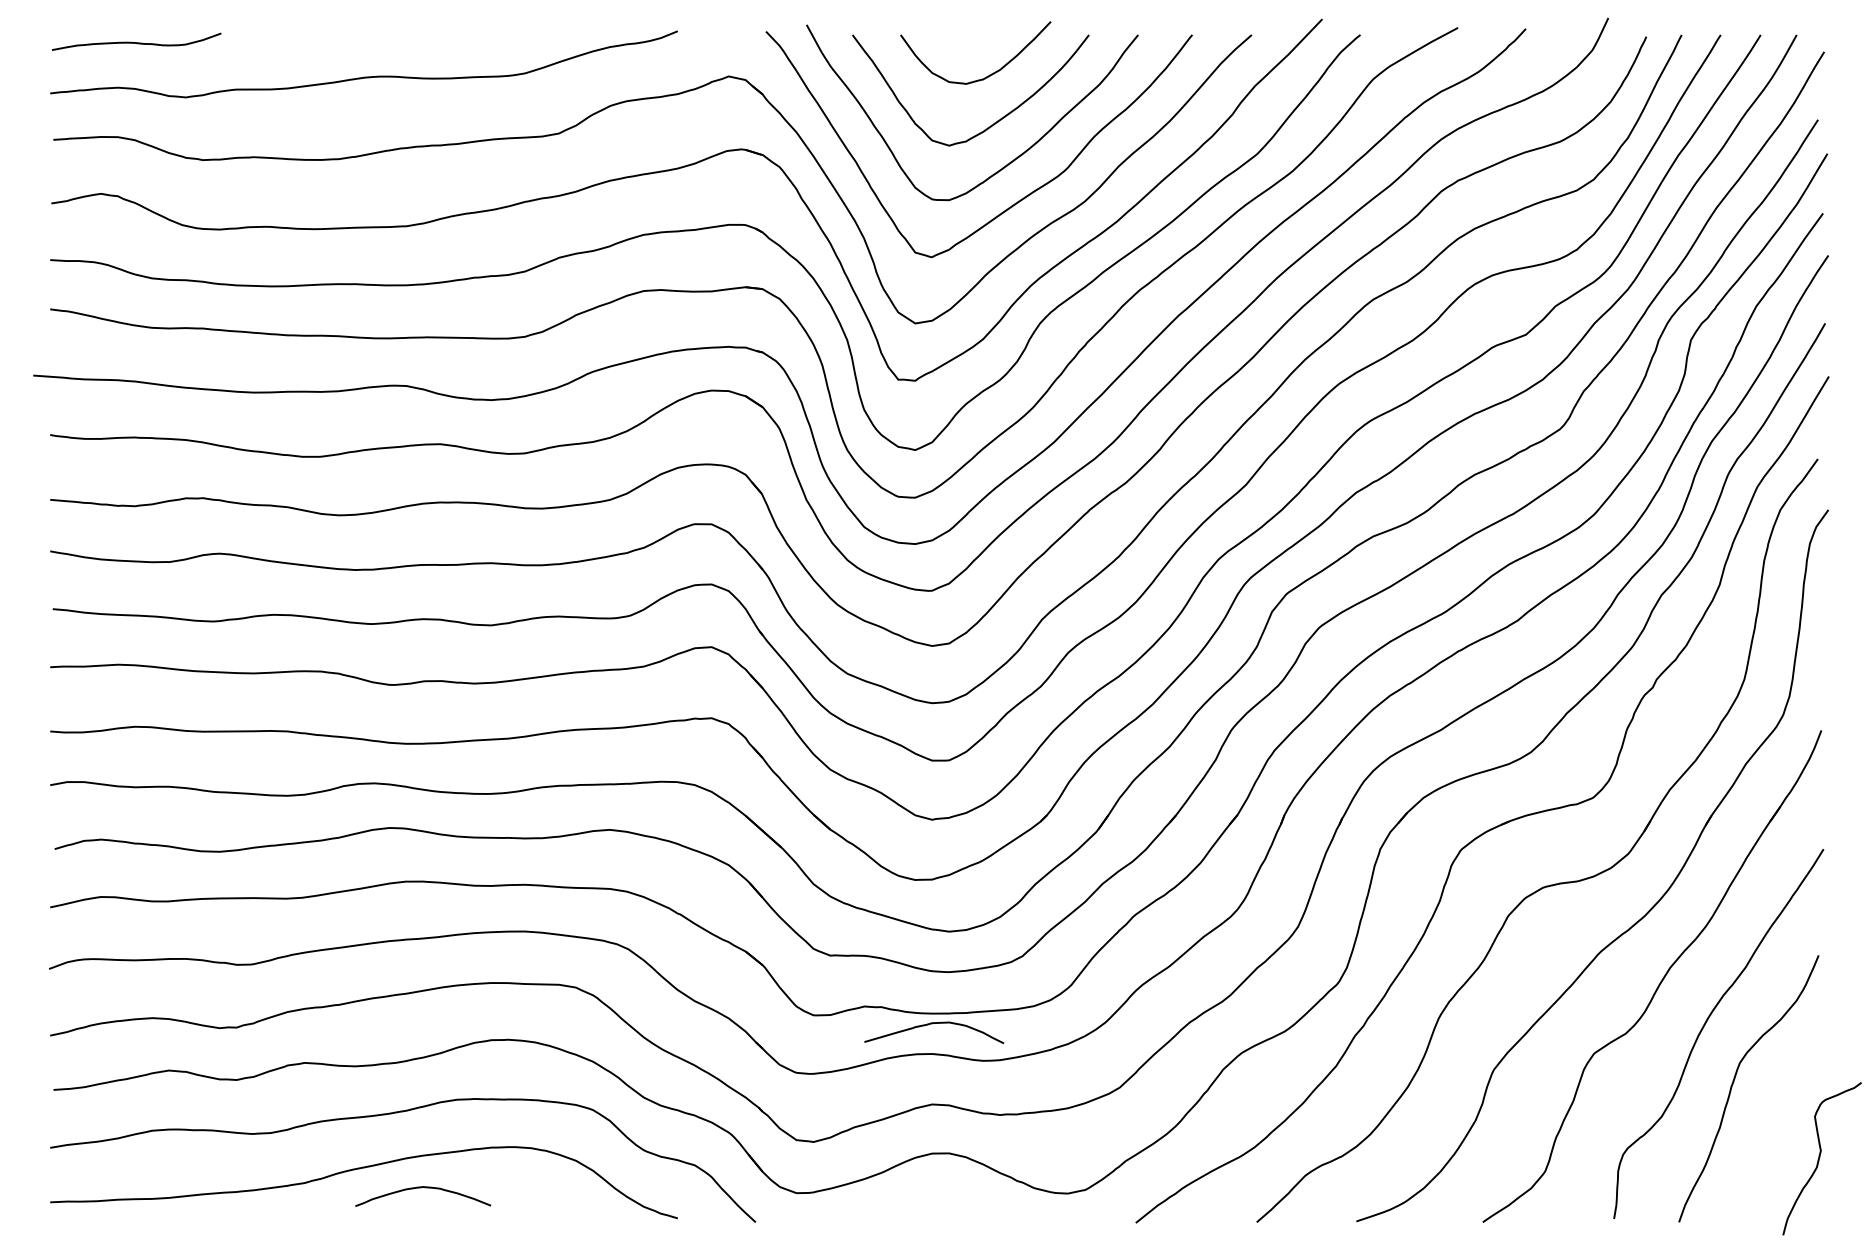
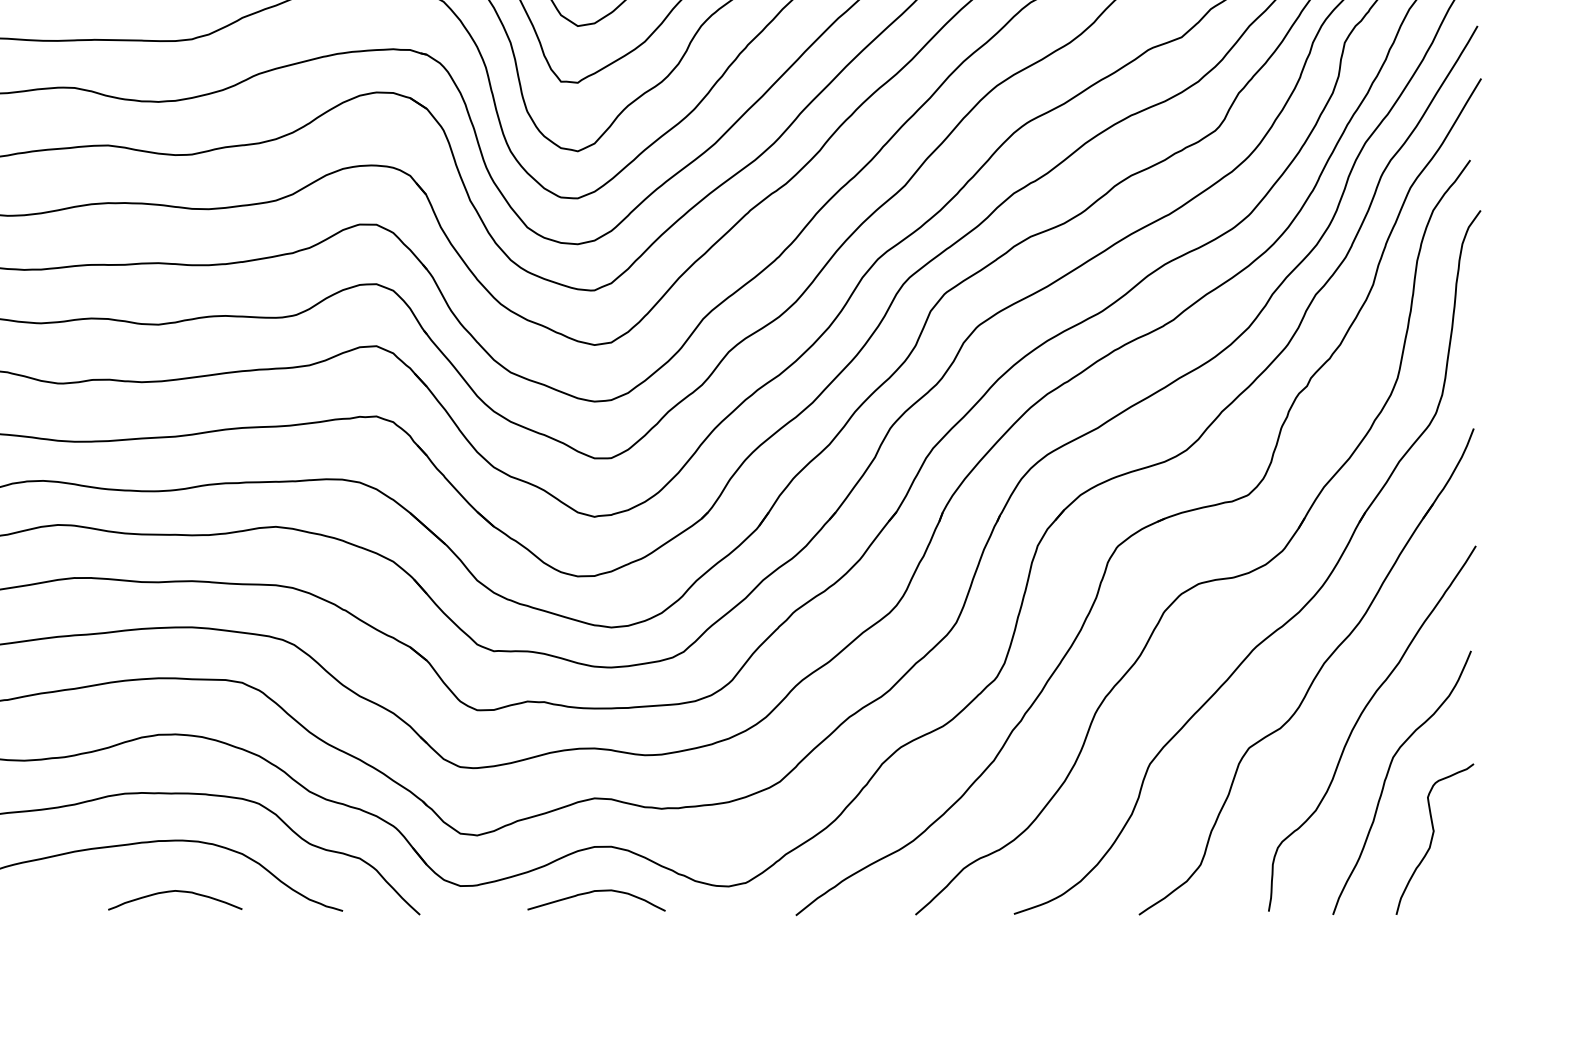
curve: (932, 1024) -> (594, 892), moved
curve: (1820, 1157) -> (1433, 837), moved
curve: (421, 1188) -> (173, 892), moved

